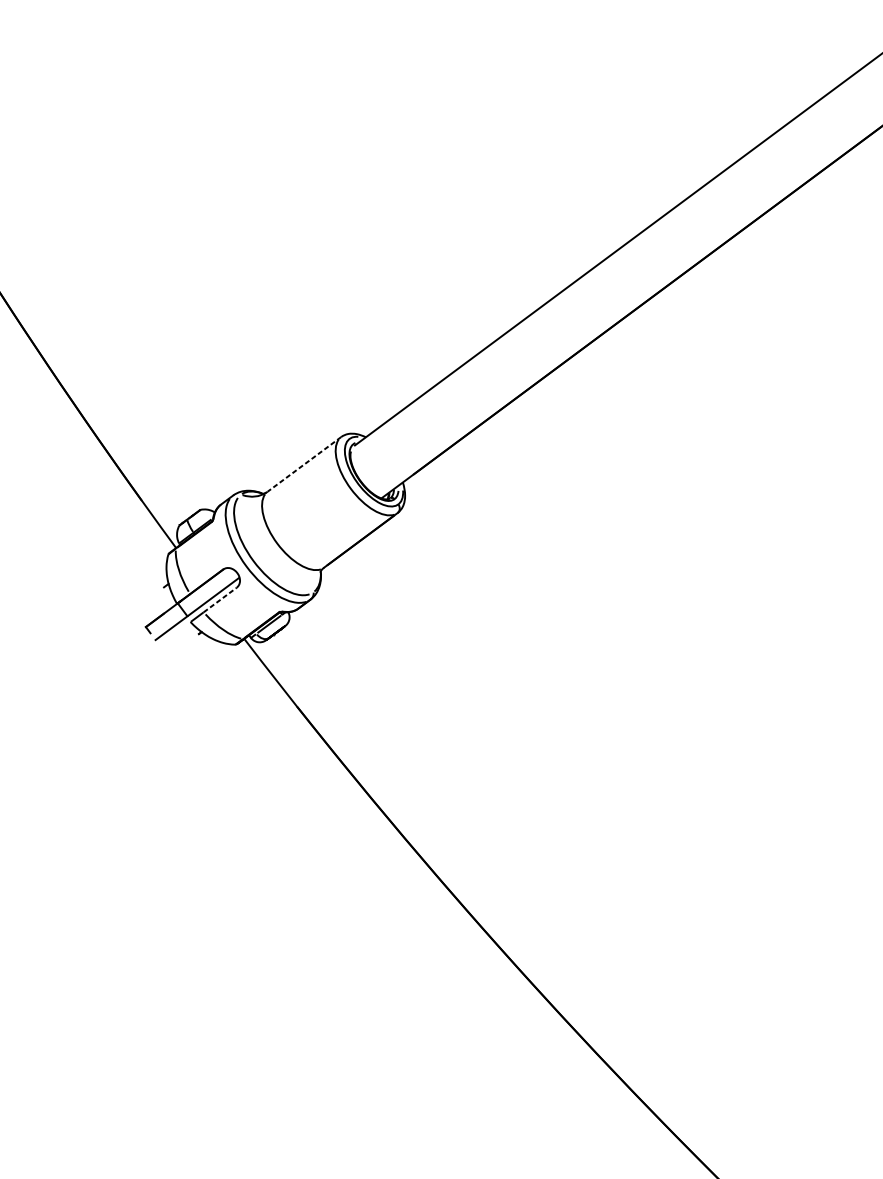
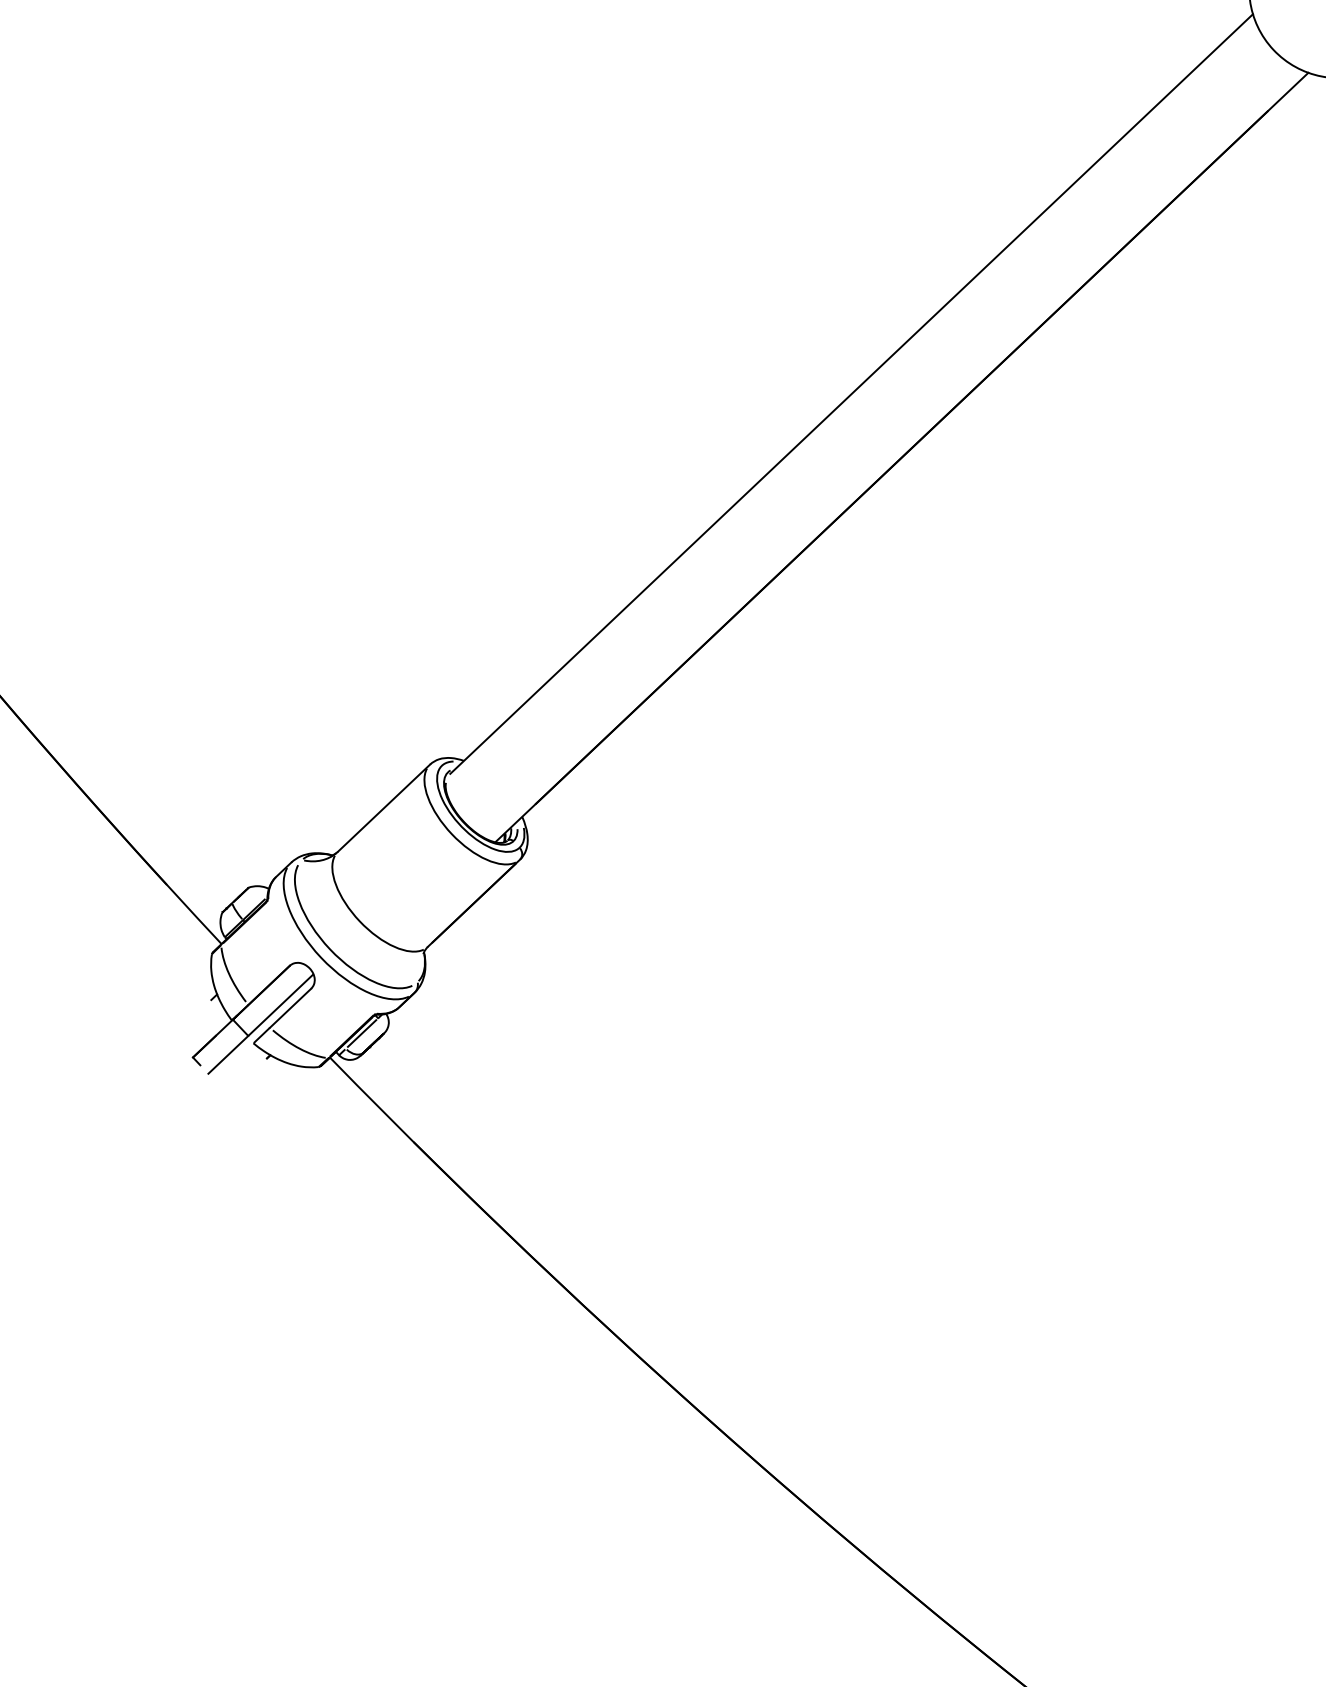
line: (304, 464) -> (383, 808), dashed -> solid
line: (220, 599) -> (290, 1007), dashed -> solid

